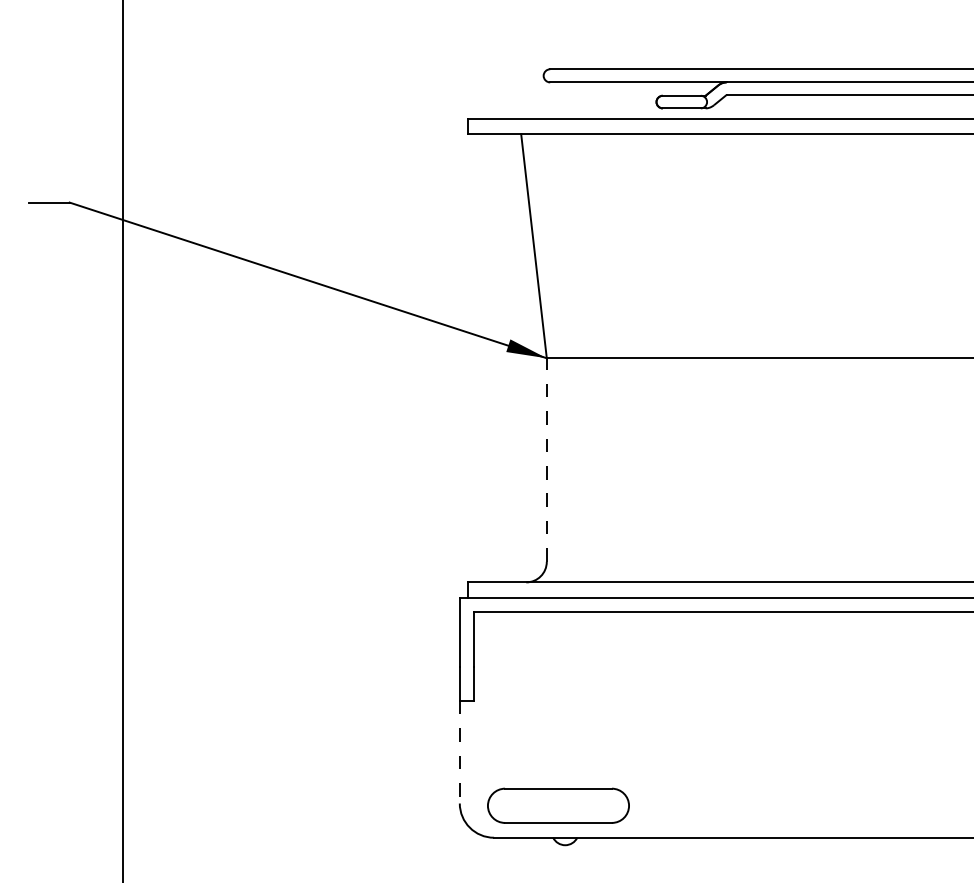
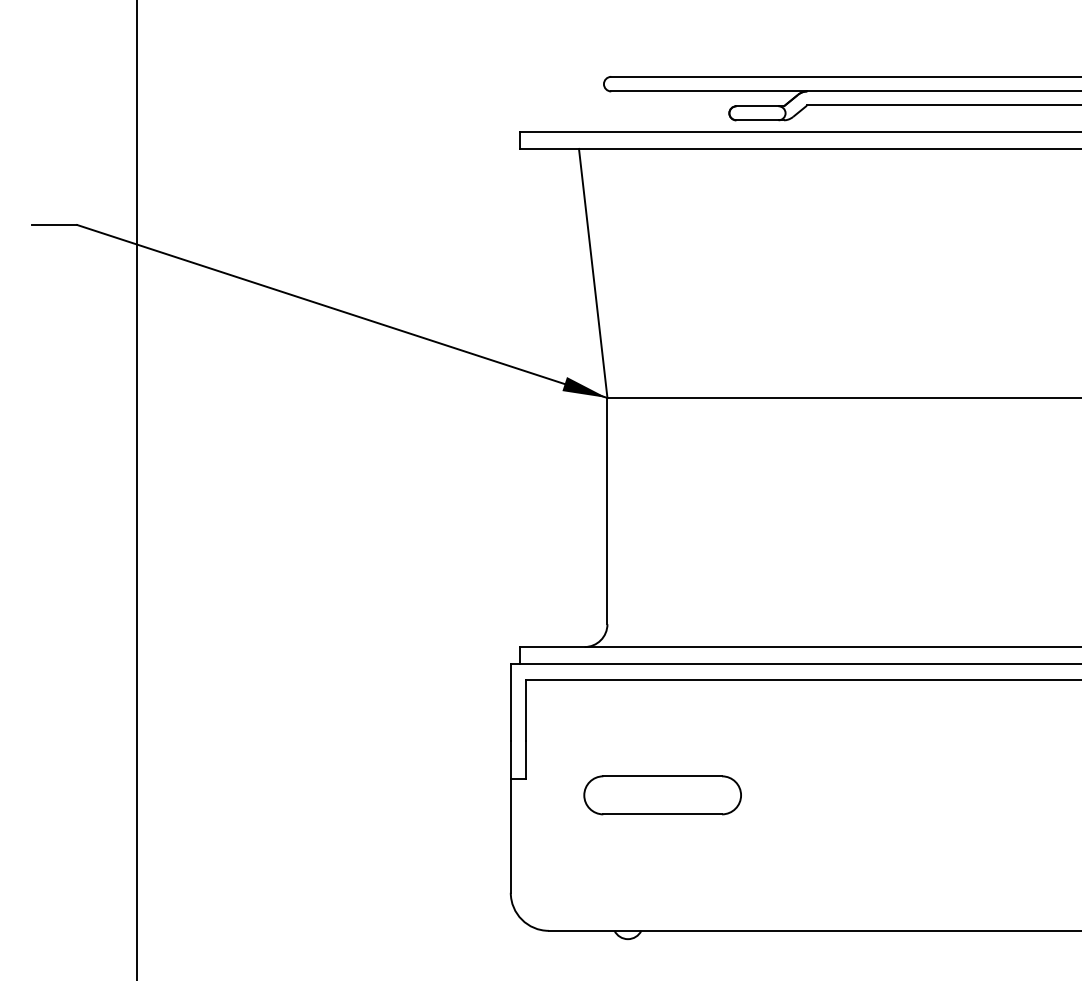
line: (546, 460) -> (607, 511), dashed -> solid
line: (459, 752) -> (510, 836), dashed -> solid
part: (558, 805) -> (662, 794), moved

